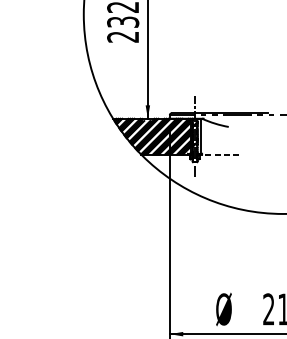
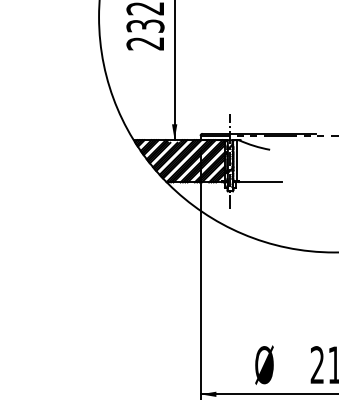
line: (220, 154) -> (260, 182), dashed -> solid

